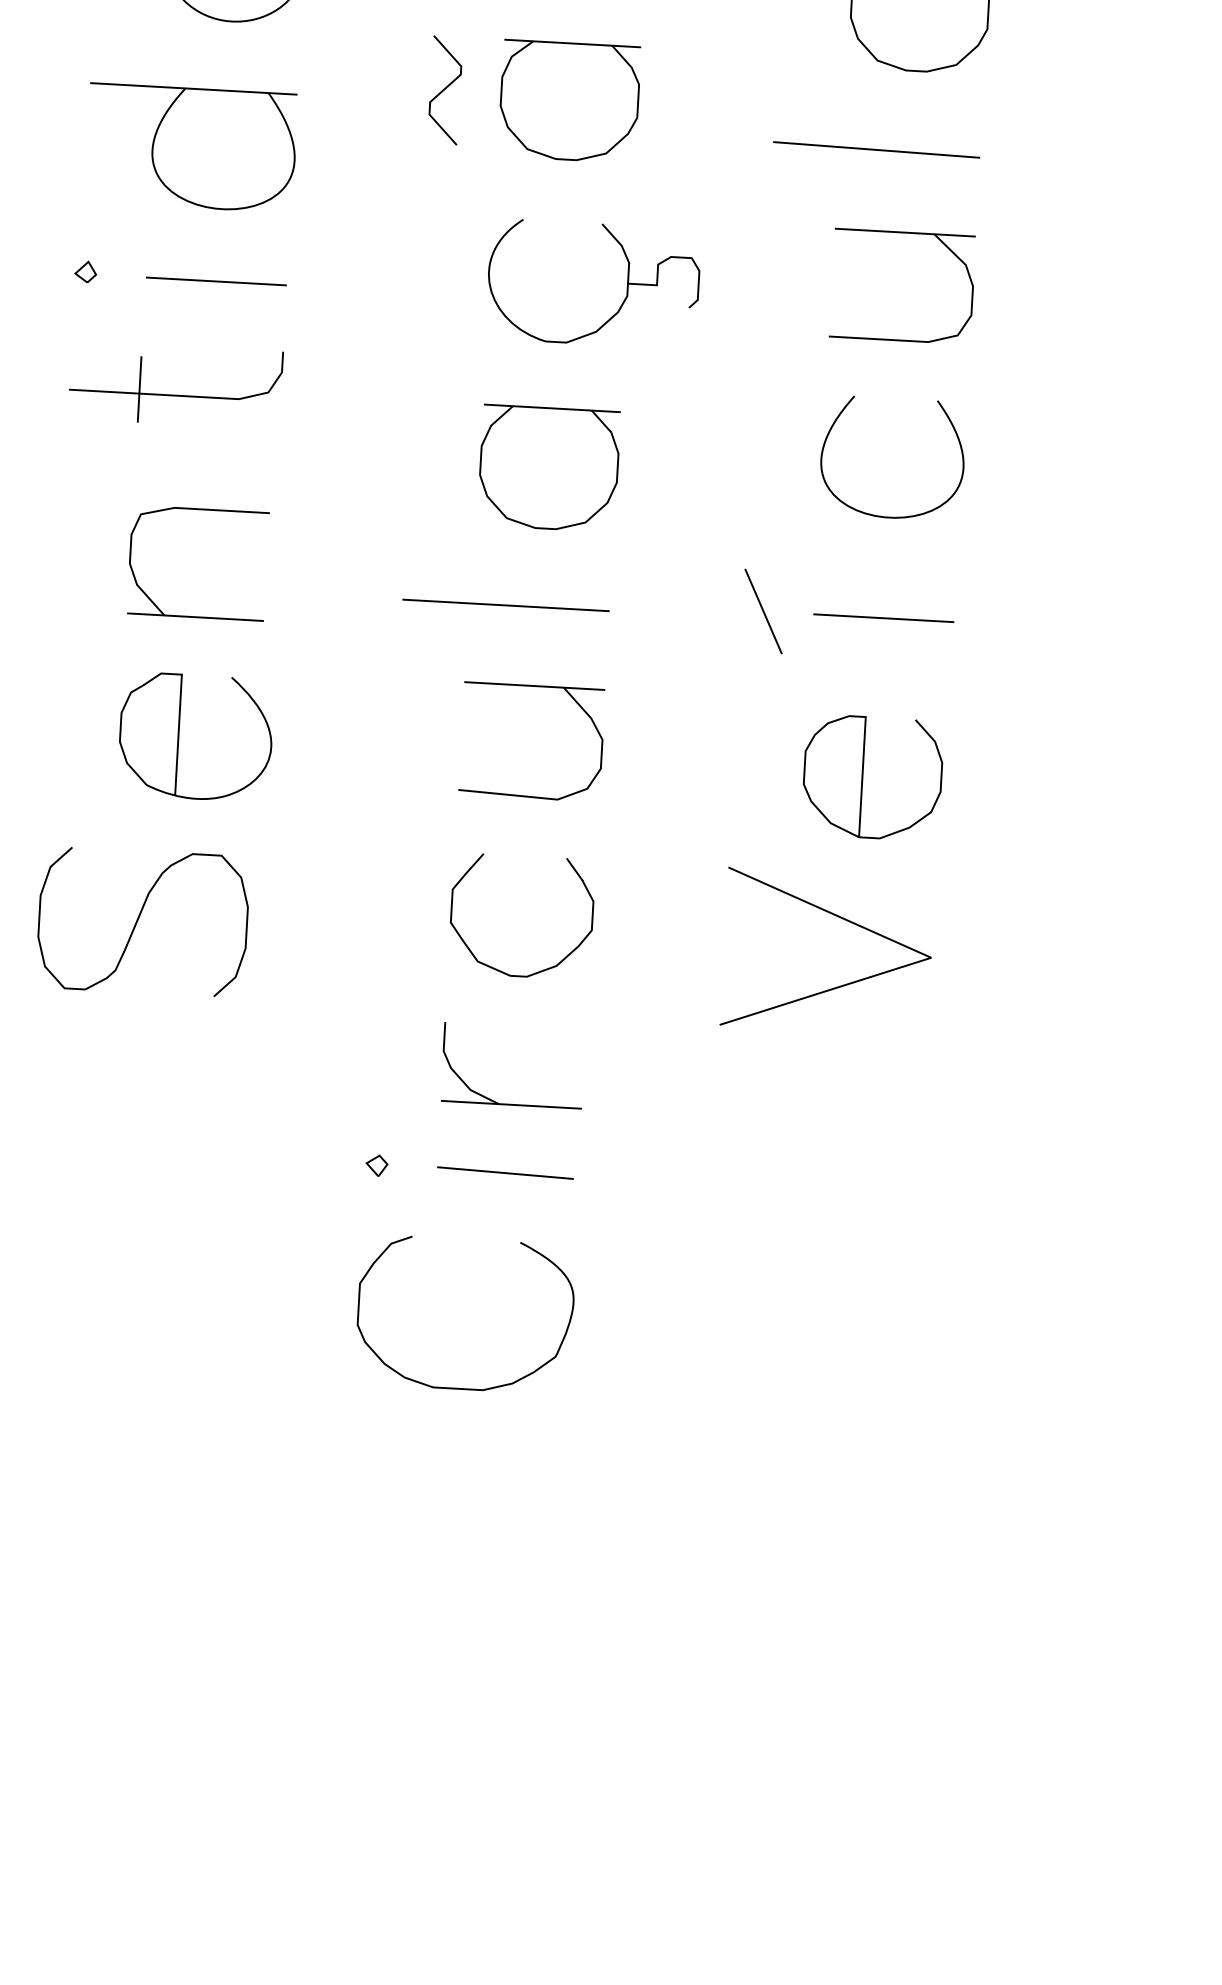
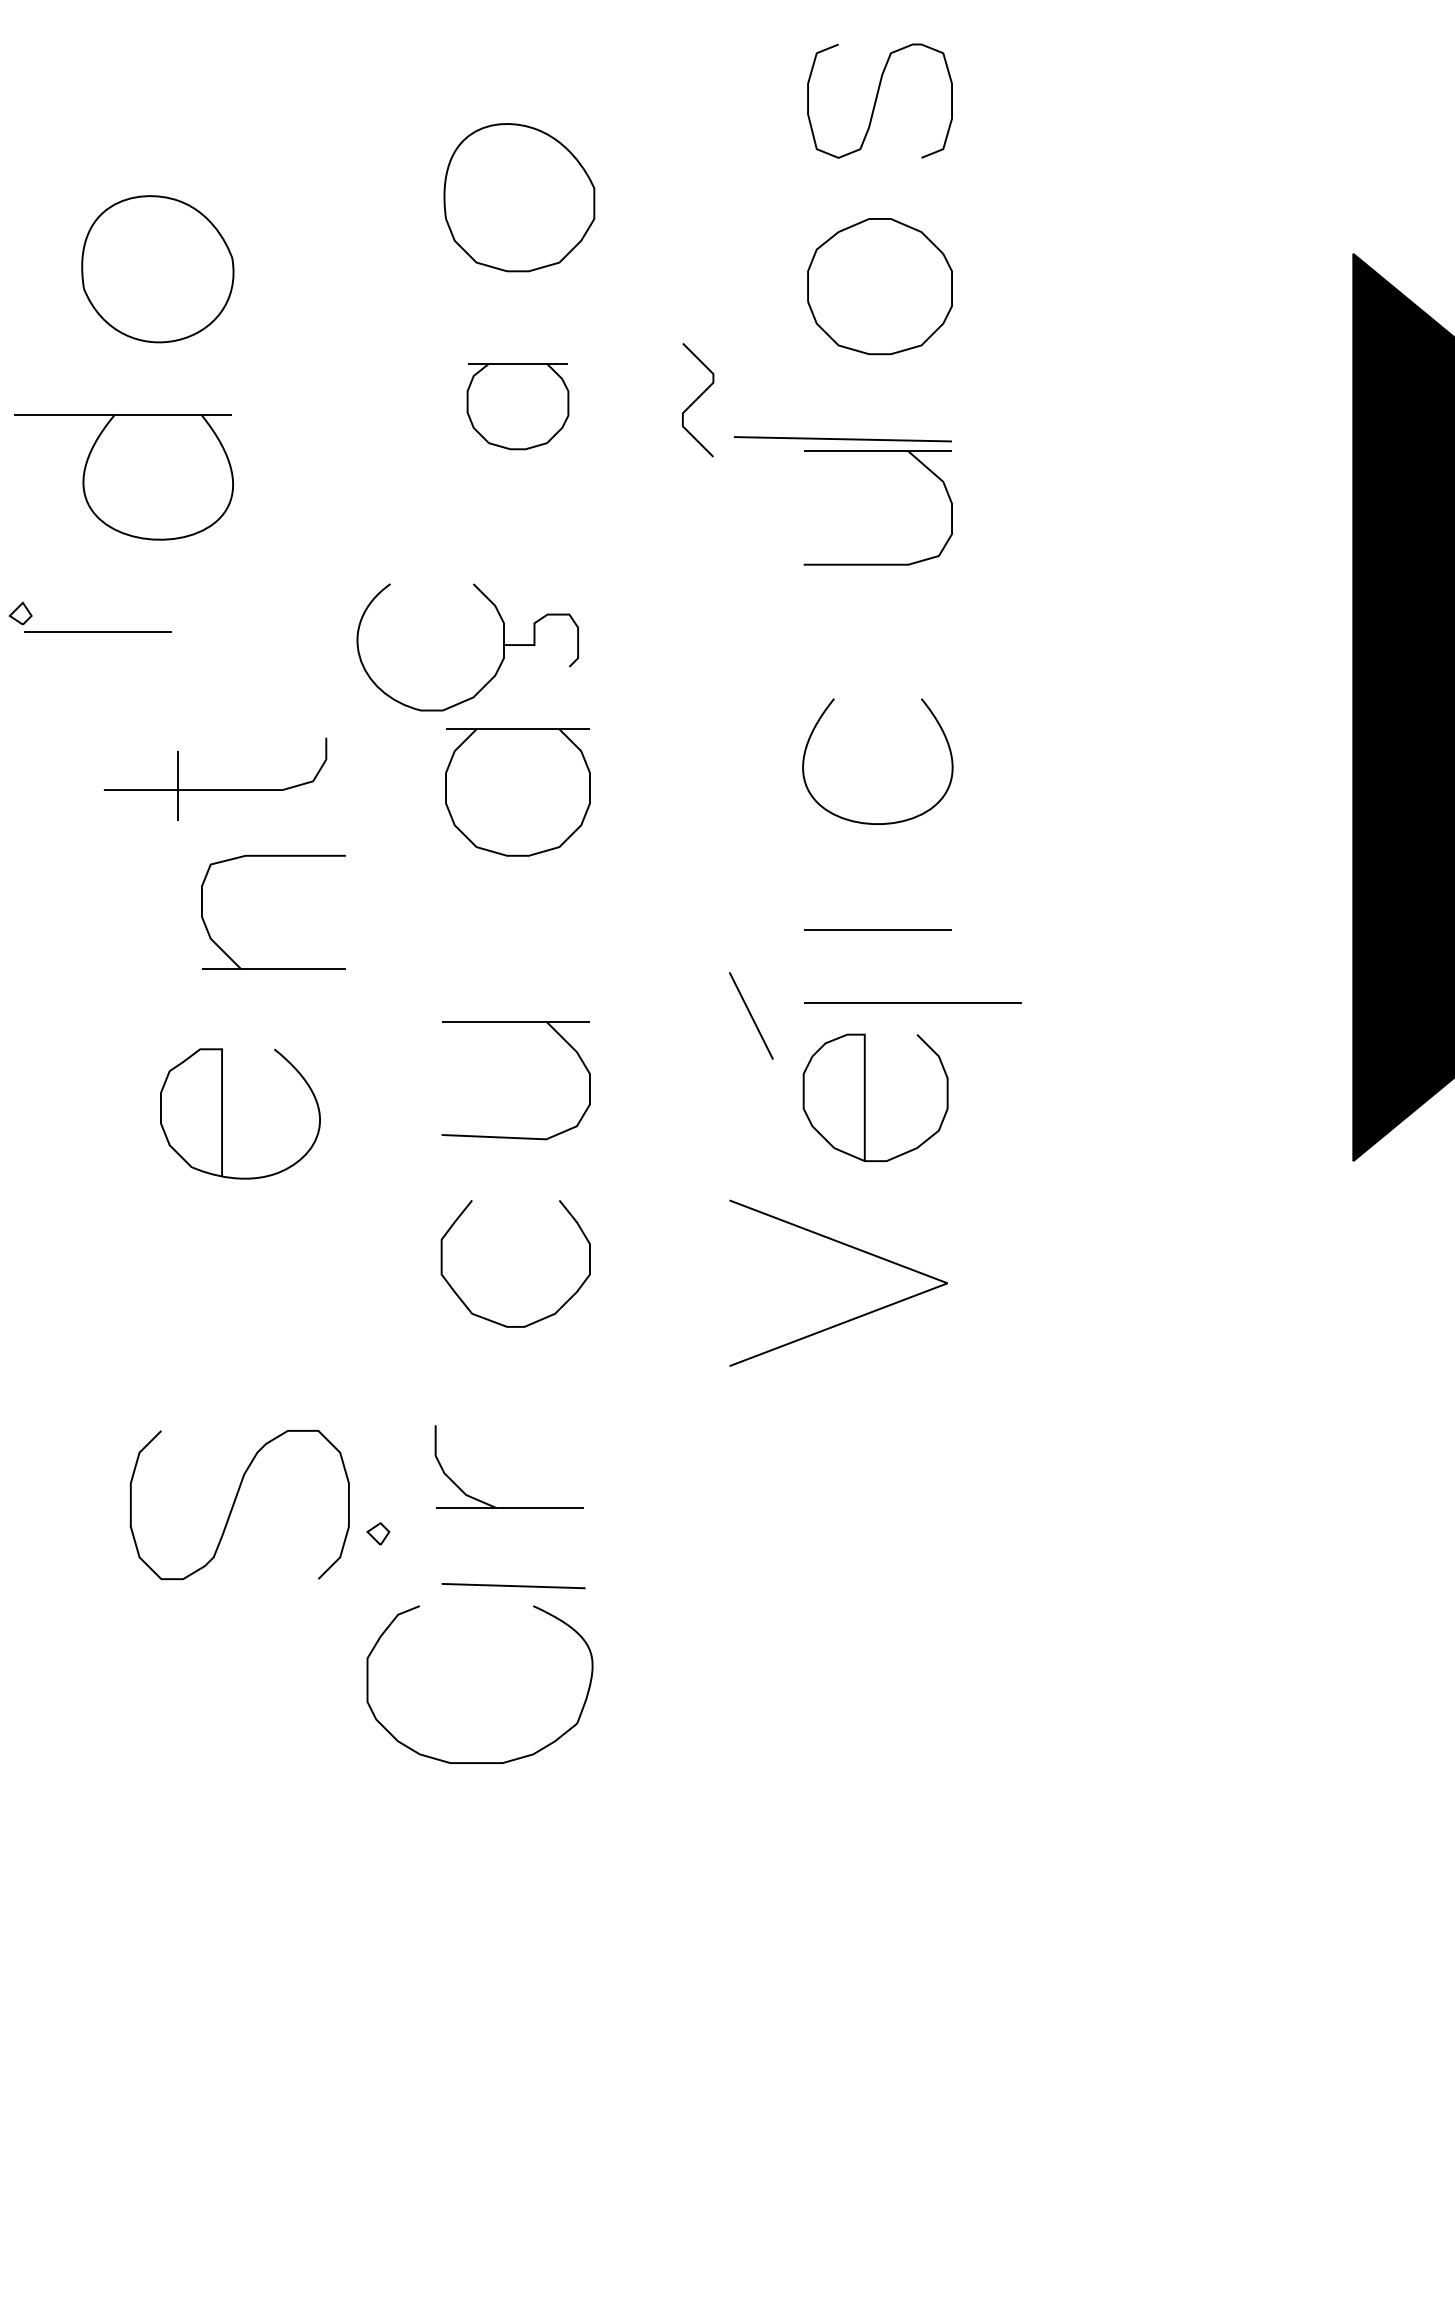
curve: (445, 89) -> (698, 399), moved
part: (569, 101) -> (517, 406), size x0.7
part: (904, 232) -> (877, 451), moved
line: (215, 281) -> (97, 631), moved
part: (627, 285) -> (503, 647), moved
part: (175, 395) -> (215, 789), moved
part: (201, 510) -> (273, 856), moved
line: (505, 605) -> (912, 1002), moved
line: (763, 611) -> (751, 1015), moved
curve: (178, 735) -> (222, 1113), moved
curve: (139, 919) -> (235, 1502), moved
part: (510, 1104) -> (508, 1507), moved
line: (505, 1173) -> (513, 1586), moved

